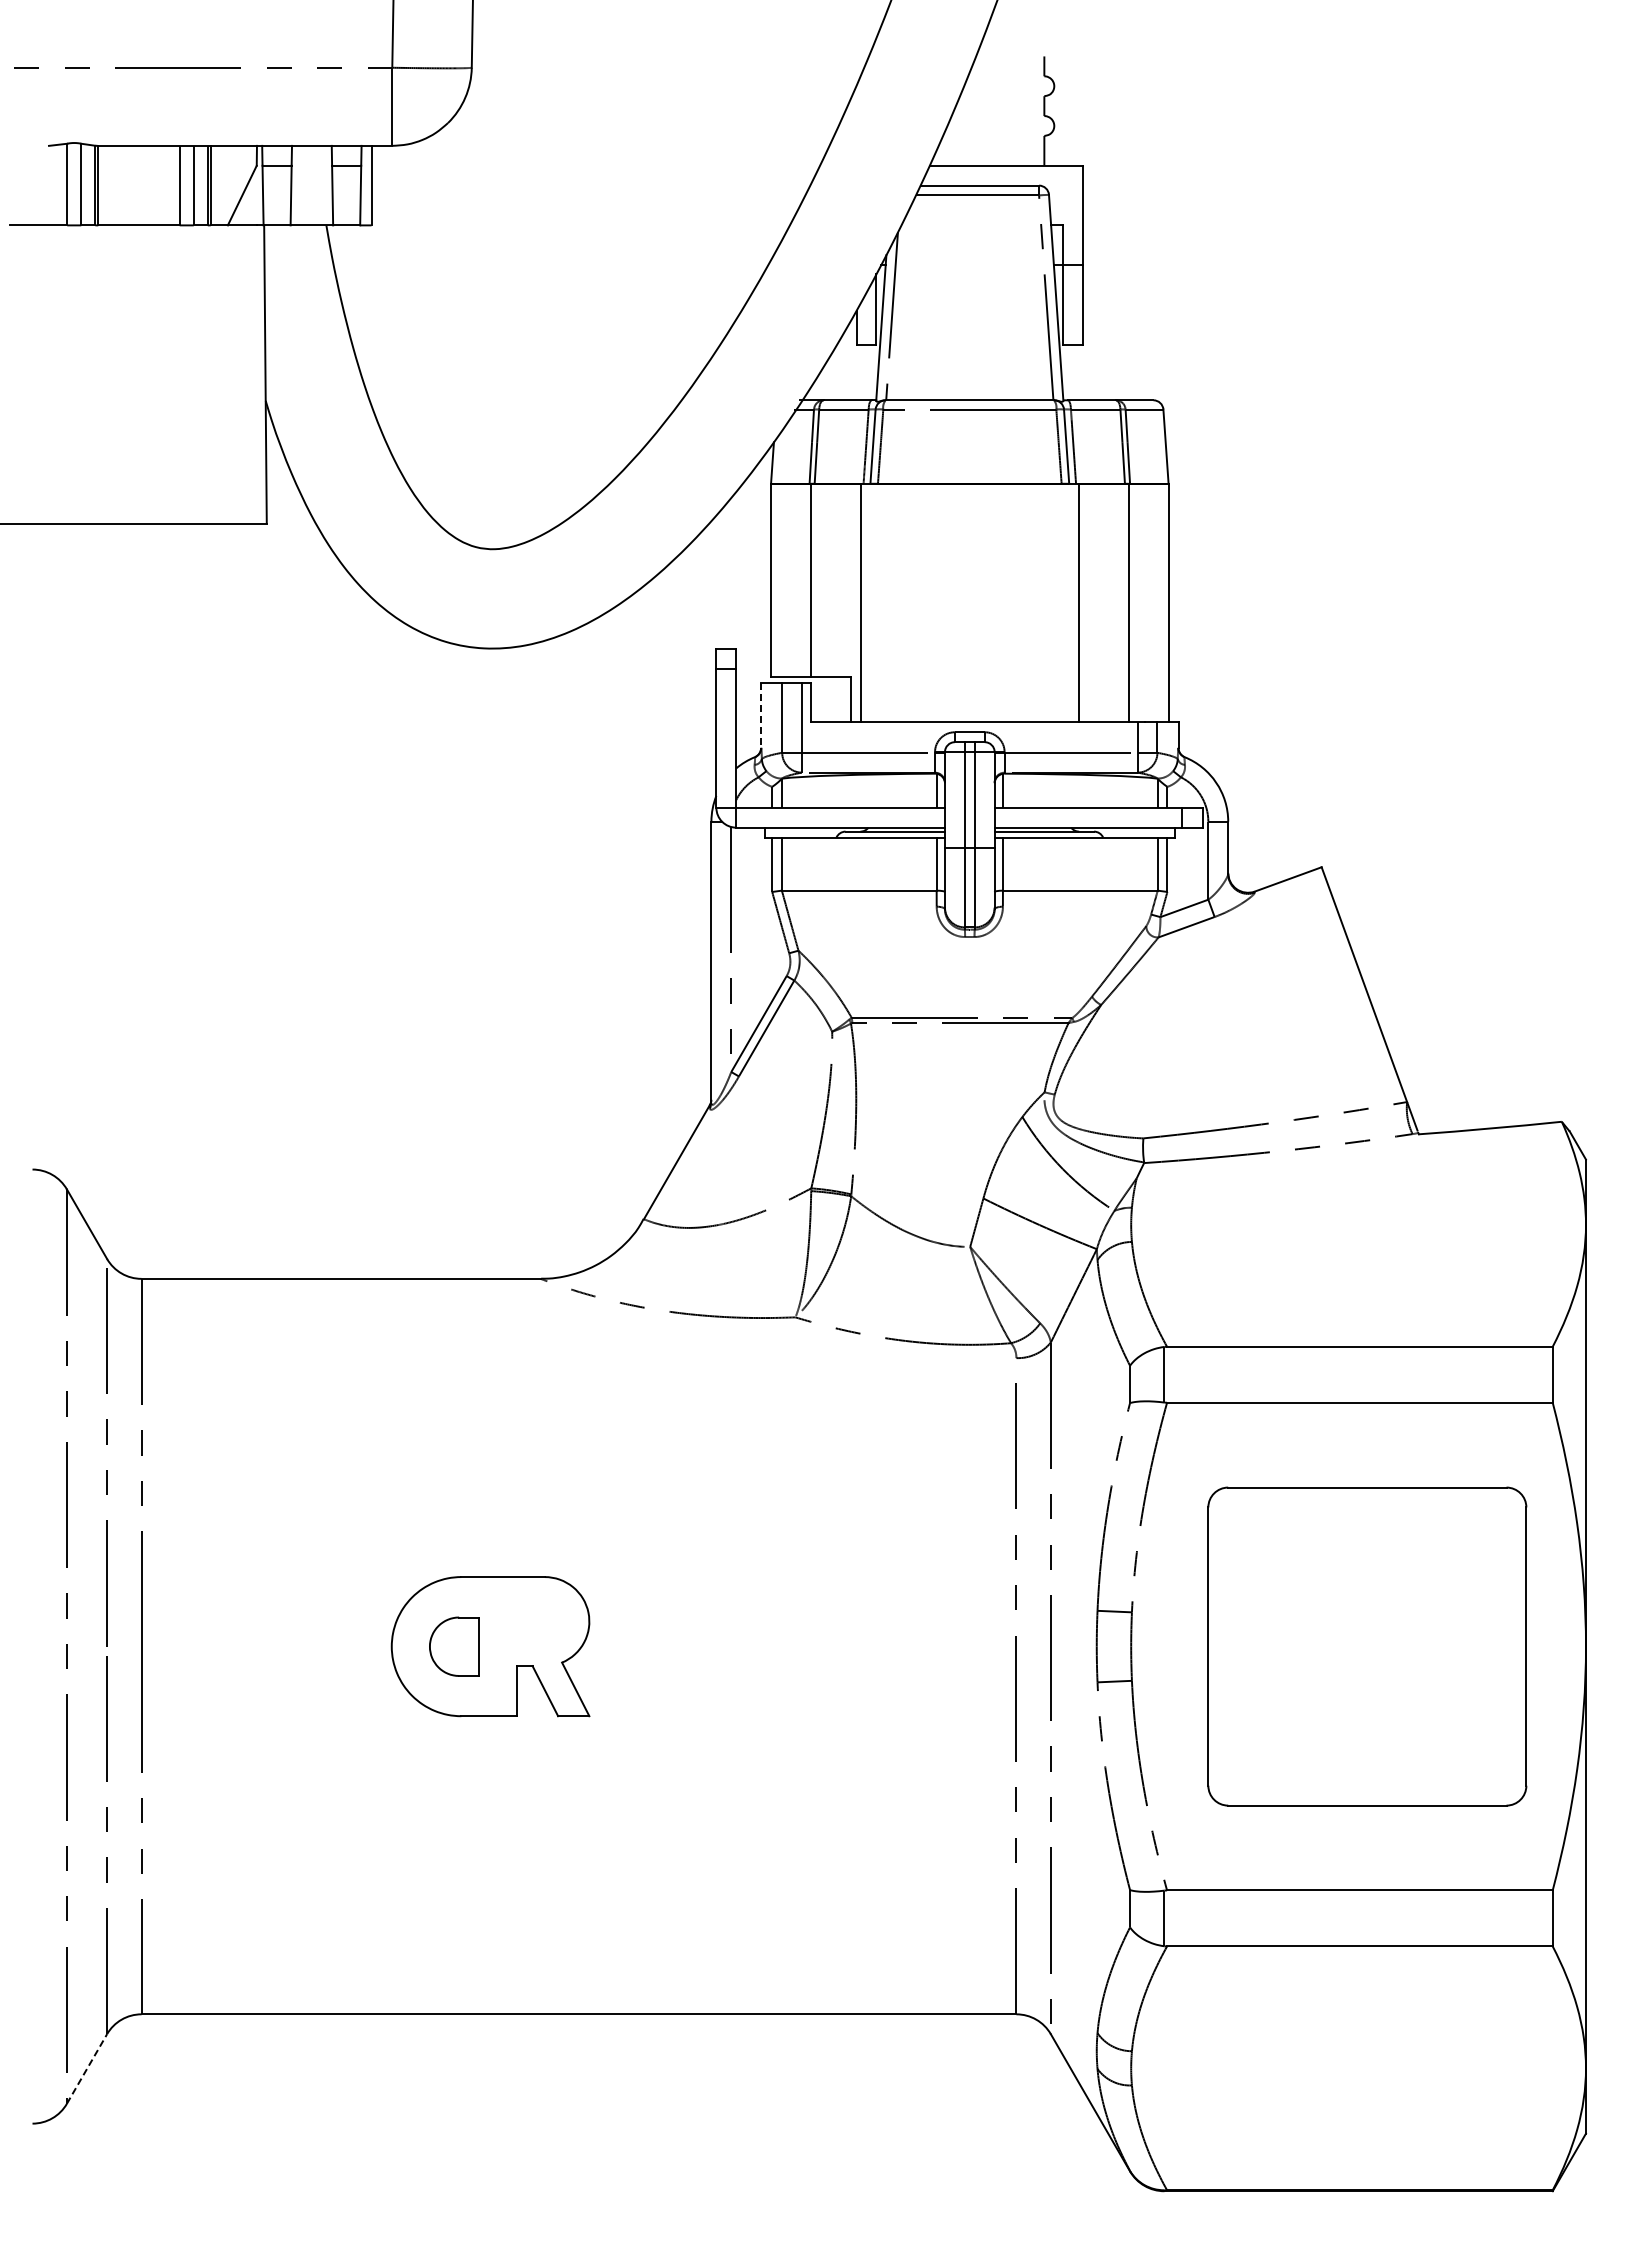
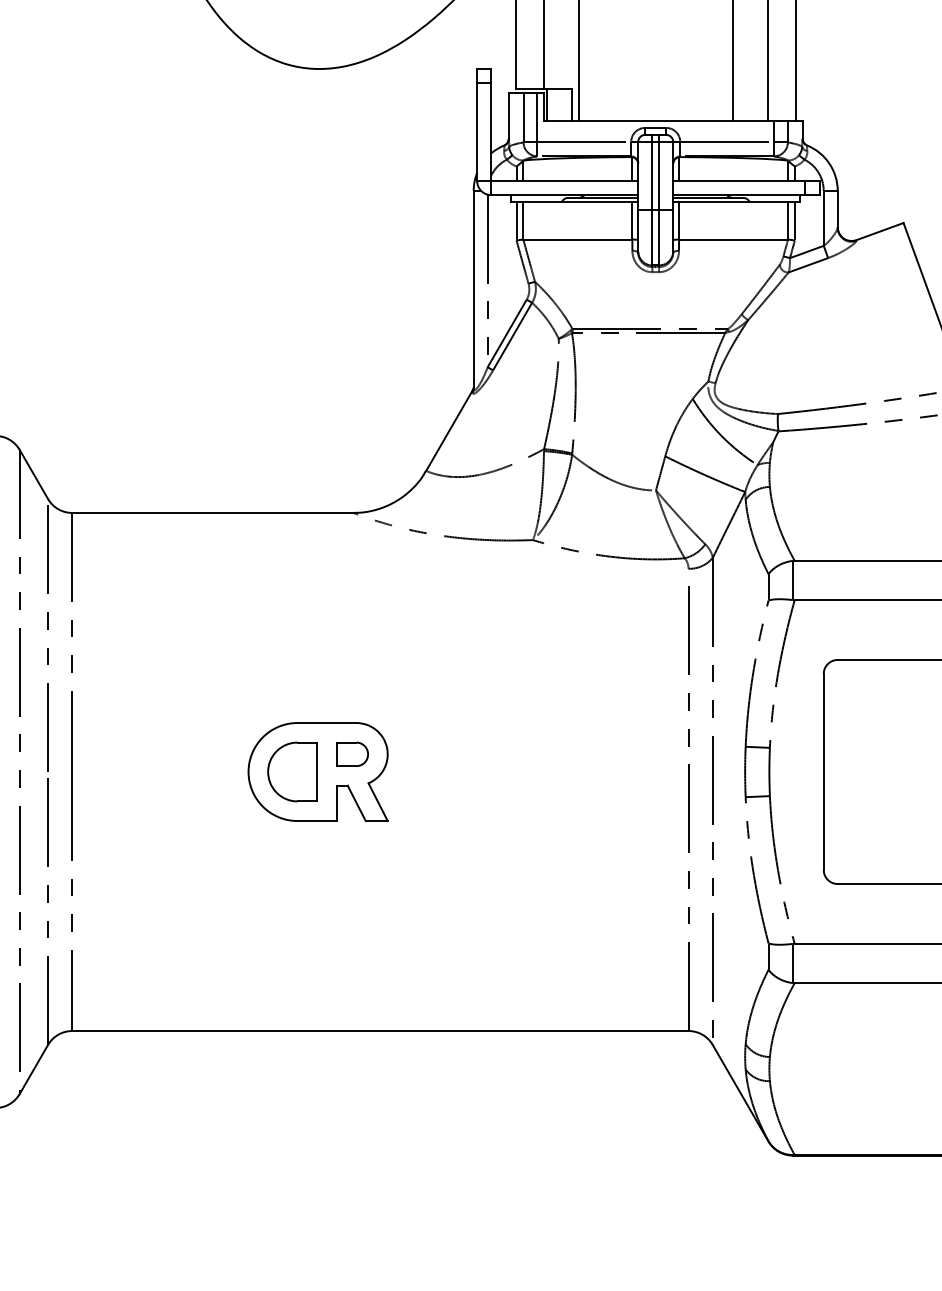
line: (814, 699) -> (546, 104), added
line: (761, 715) -> (508, 116), dashed -> solid
part: (539, 1621) -> (352, 754), added
part: (453, 1646) -> (292, 771), size x1.43
line: (87, 2068) -> (34, 1069), dashed -> solid

